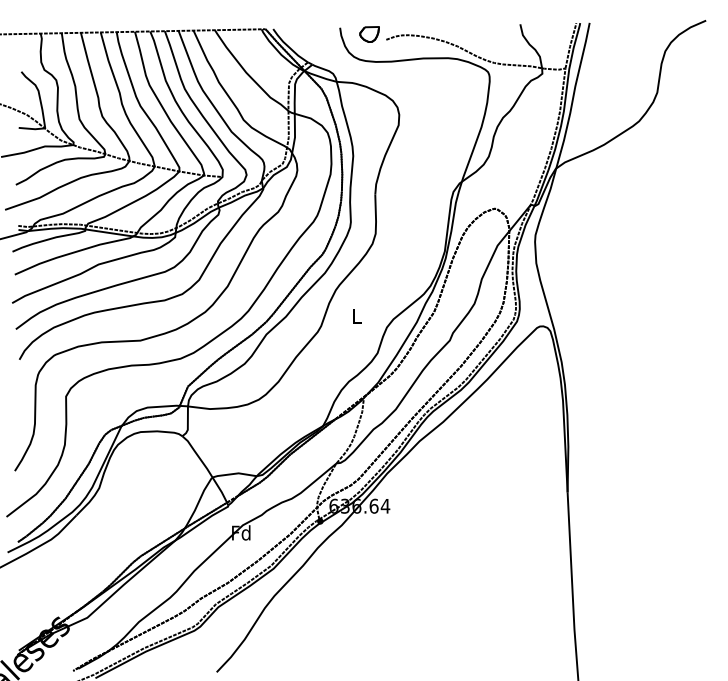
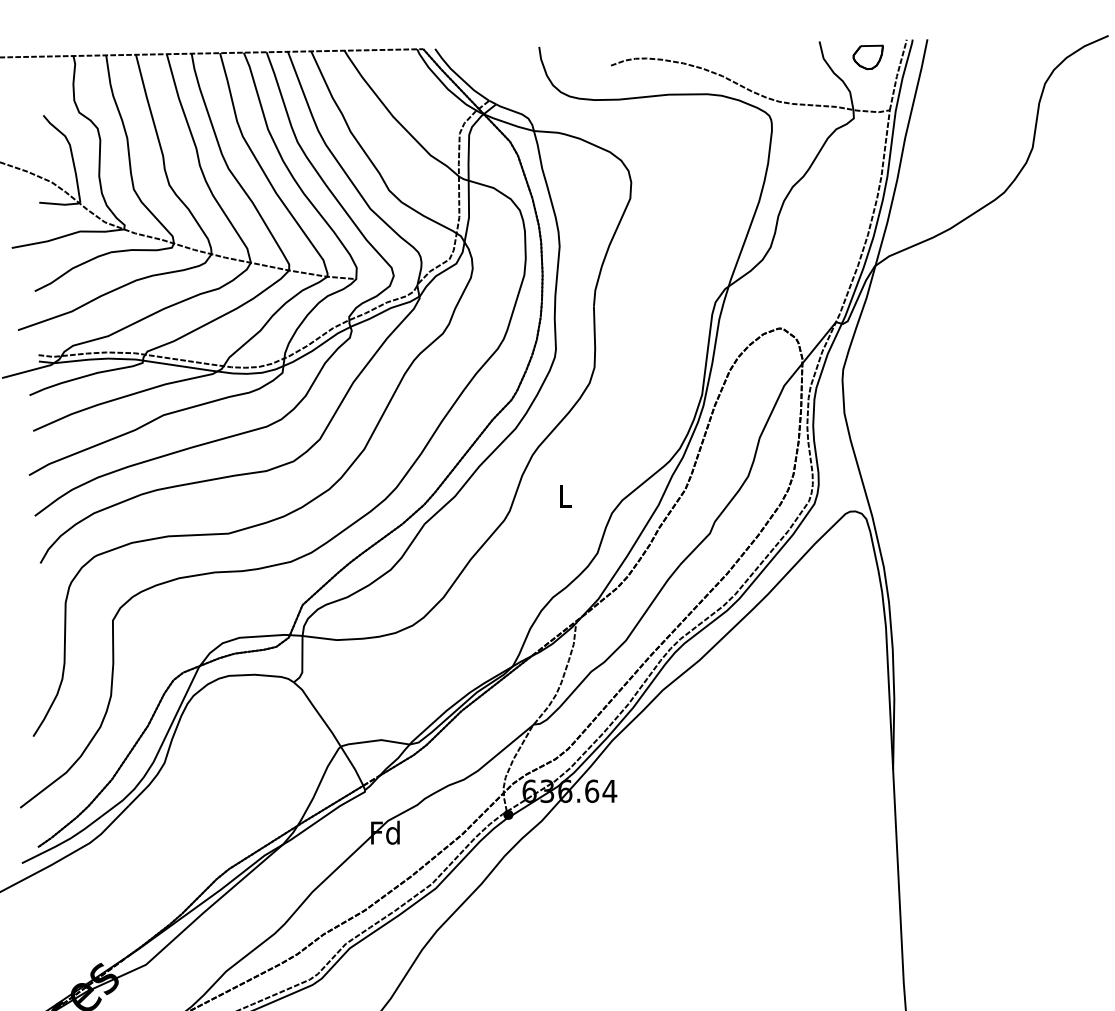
part: (369, 34) -> (868, 57), moved

